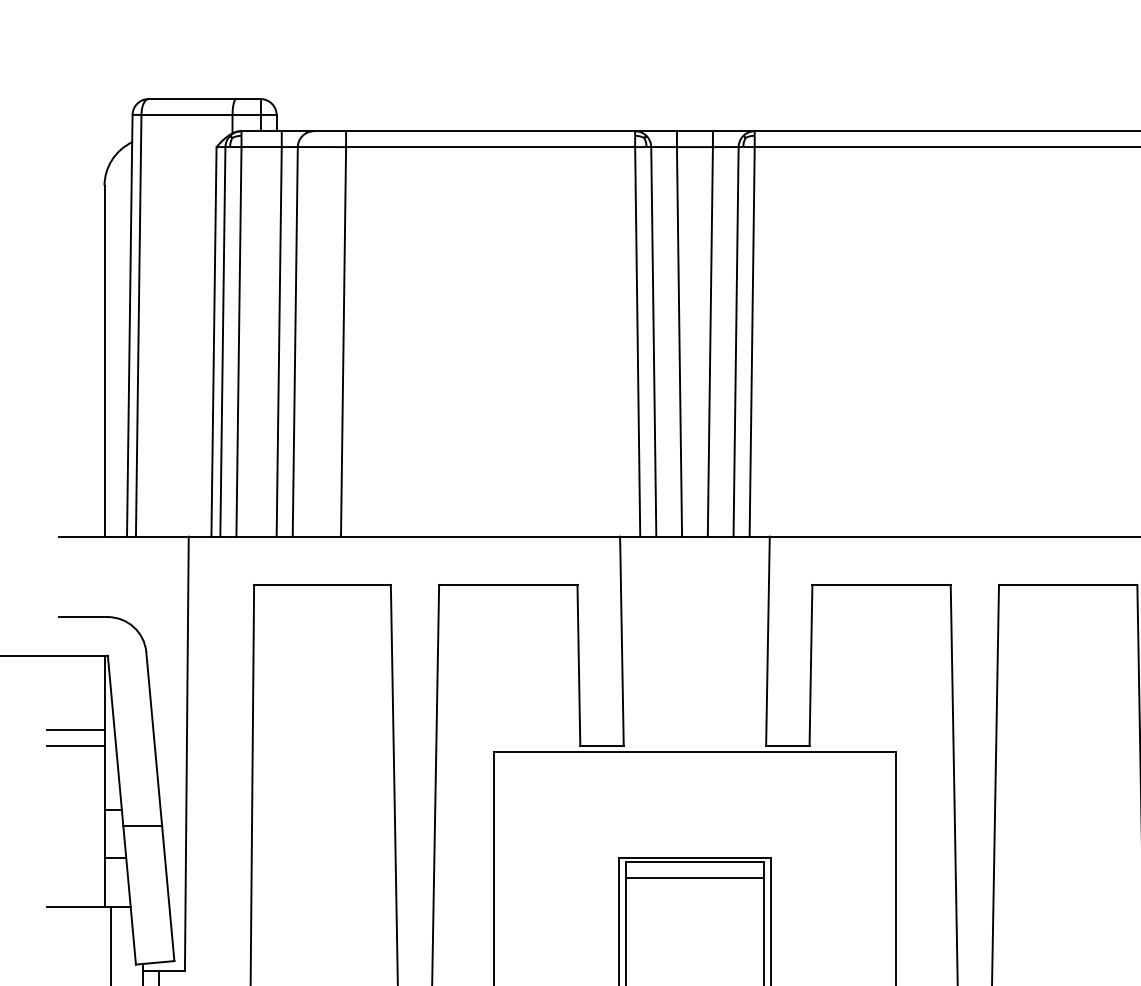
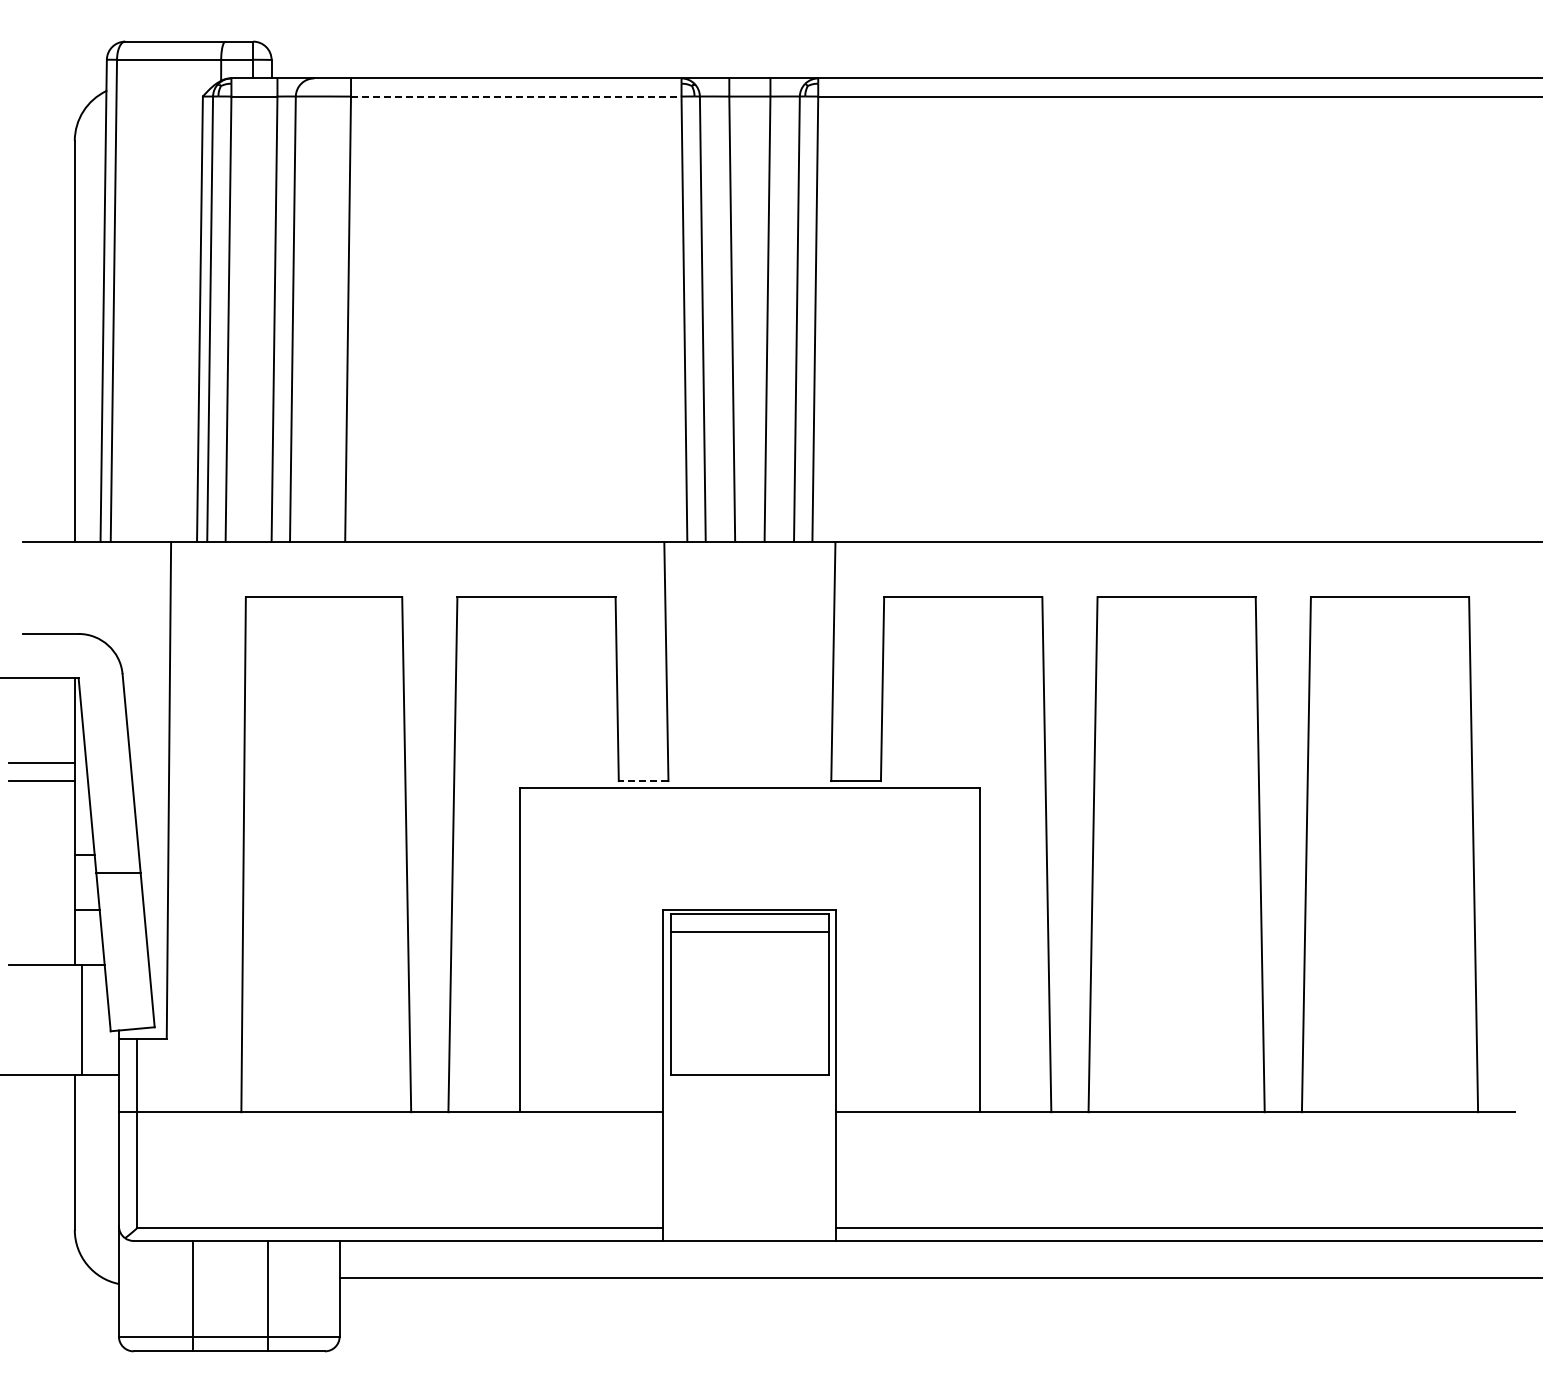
line: (490, 147) -> (516, 96), solid -> dashed
line: (601, 746) -> (643, 781), solid -> dashed

